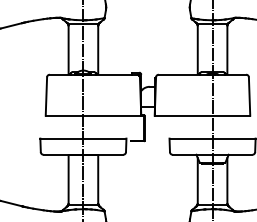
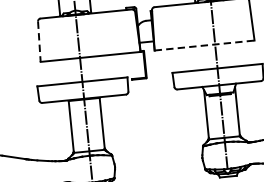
line: (46, 97) -> (39, 42), solid -> dashed
line: (202, 115) -> (204, 45), solid -> dashed

